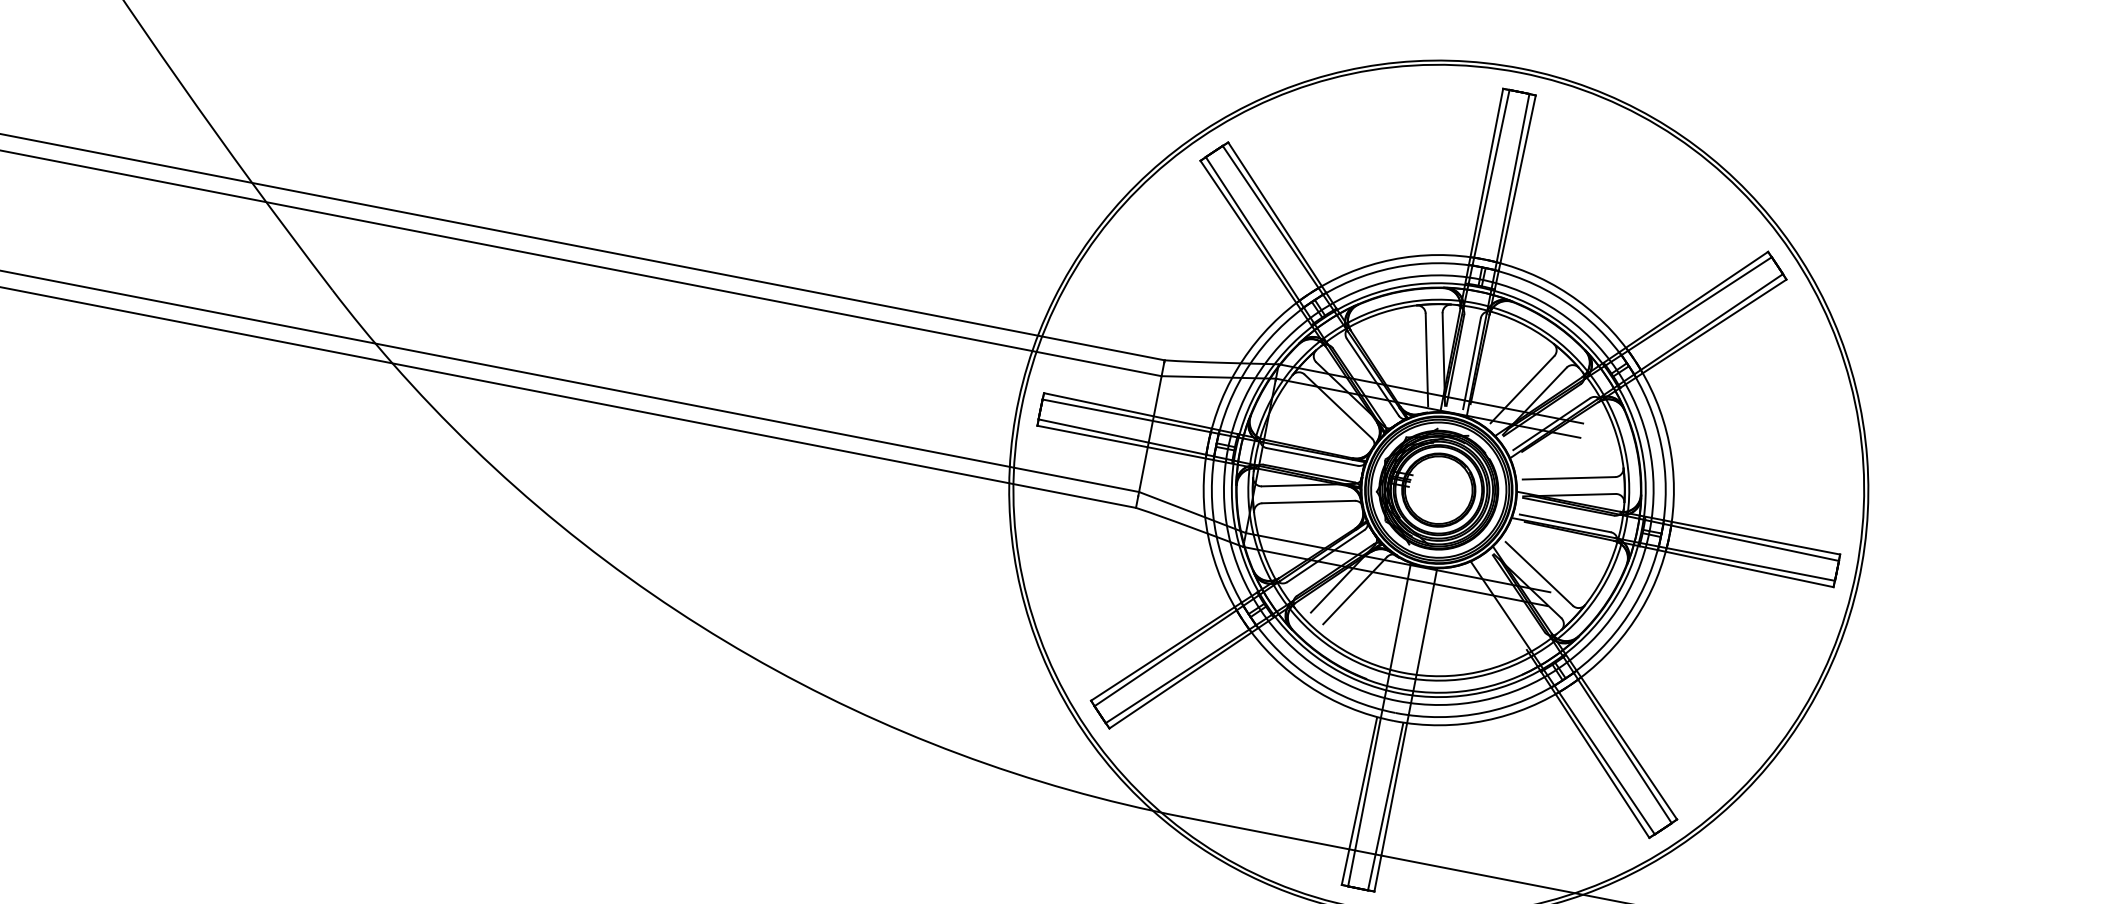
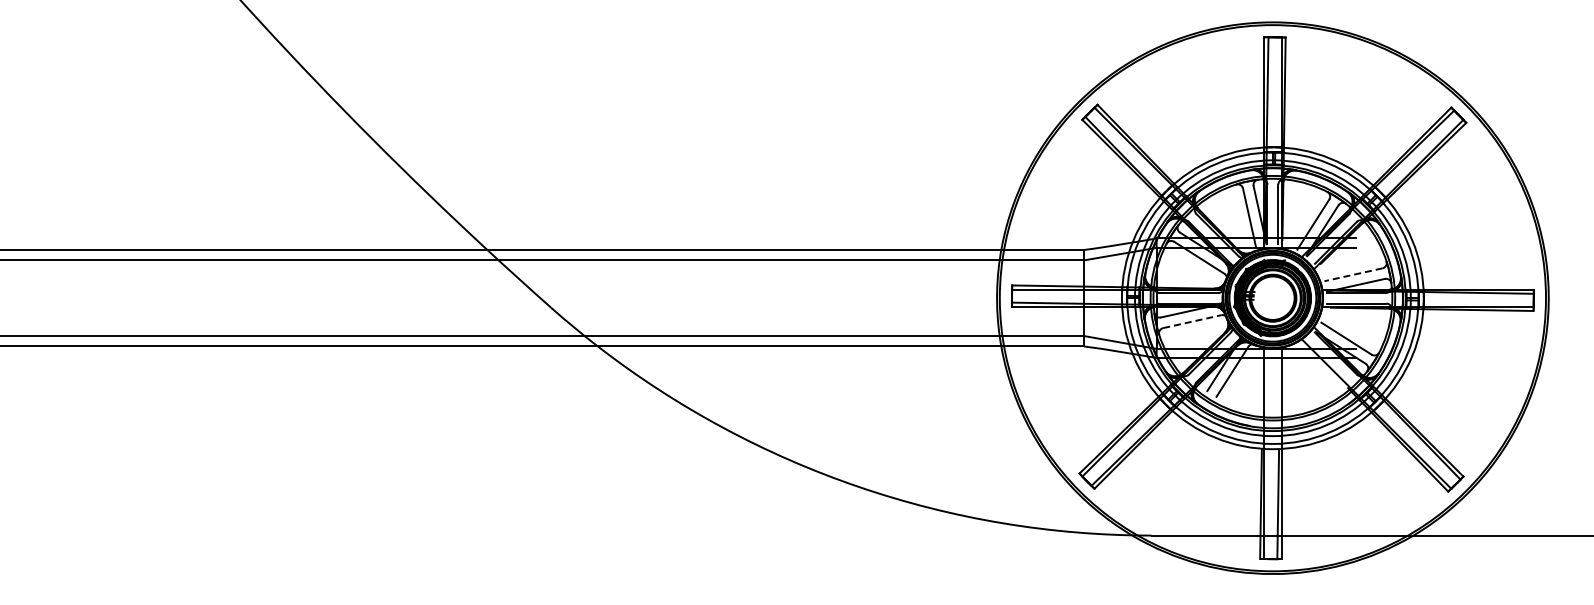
line: (1569, 477) -> (1353, 274), solid -> dashed
line: (1308, 501) -> (1192, 321), solid -> dashed

